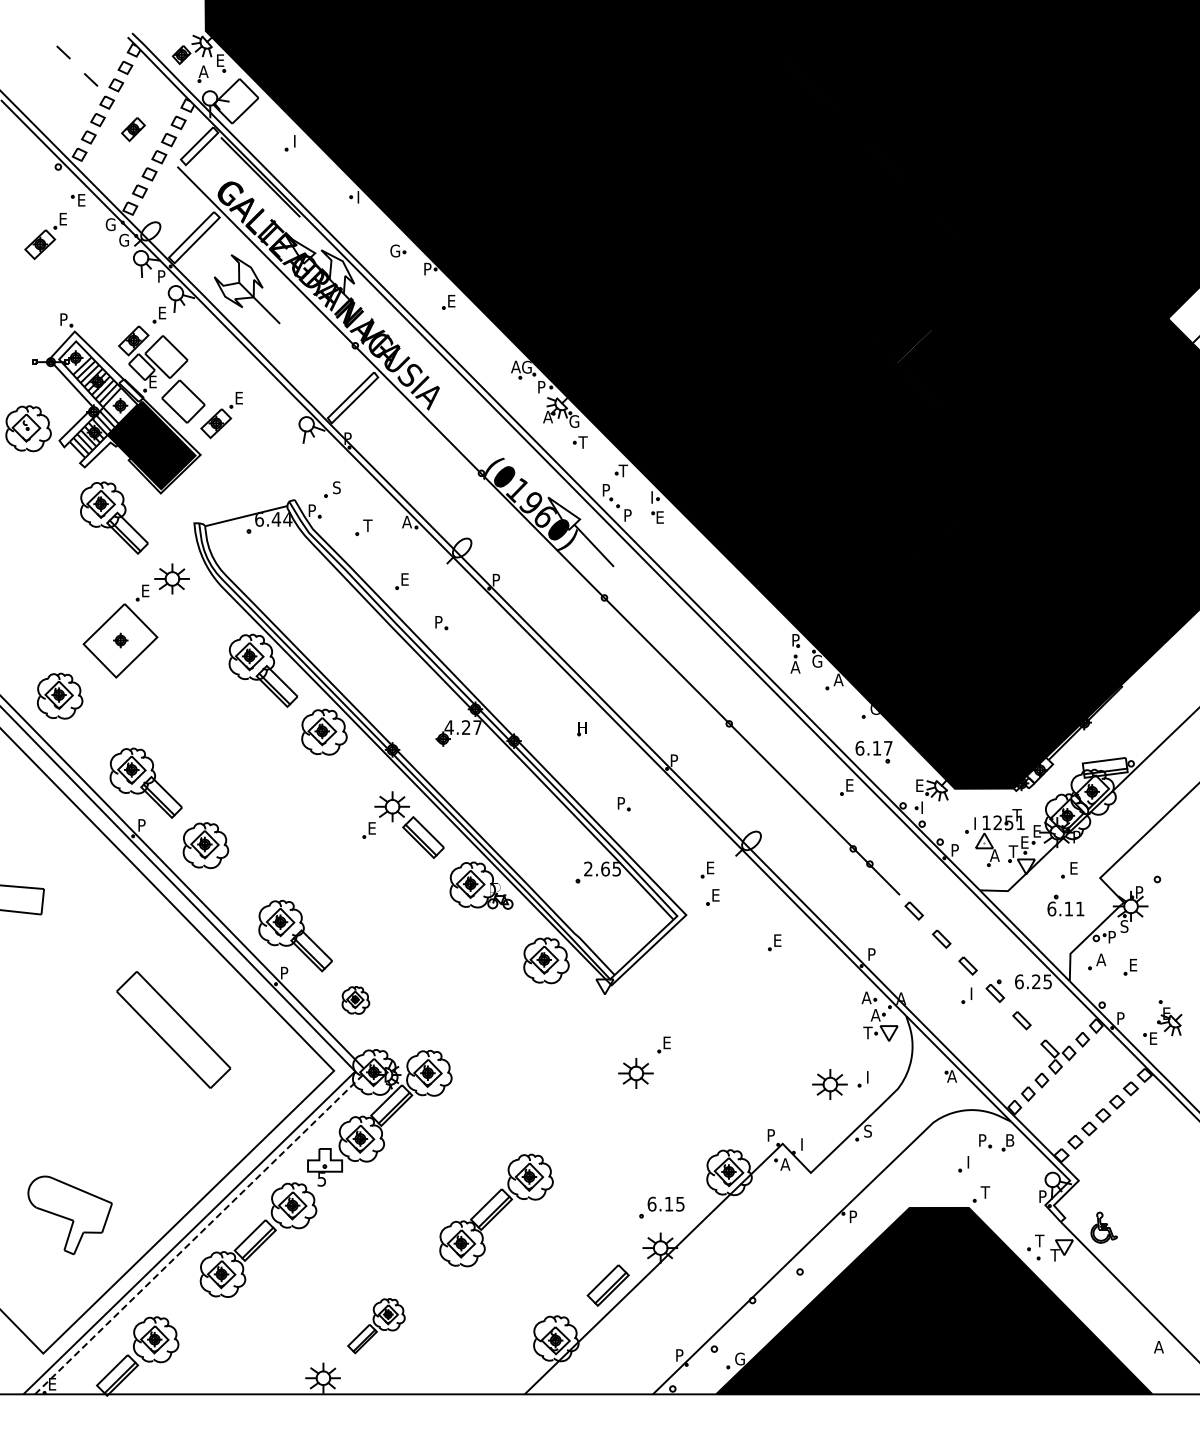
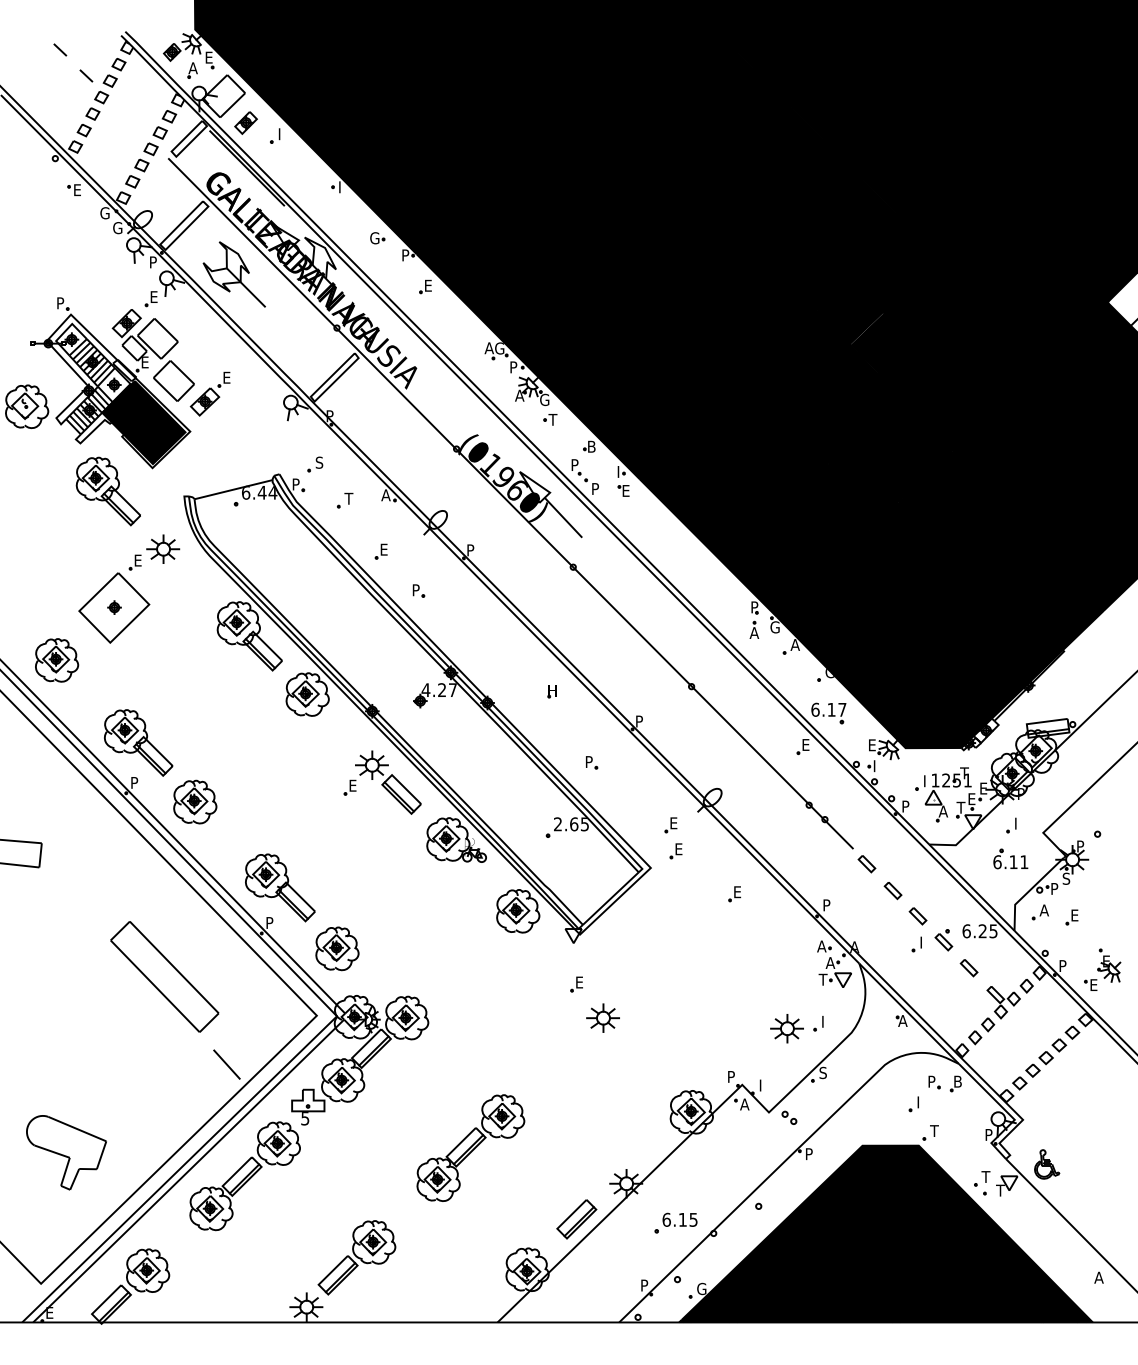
part: (133, 129) -> (246, 123), moved
part: (45, 236) -> (43, 224), removed
text: (623, 470) -> (591, 446), T -> B
text: (1074, 868) -> (1018, 823), E -> I
part: (355, 1000) -> (337, 948), size x1.67
part: (663, 1044) -> (576, 984), moved
line: (238, 1122) -> (226, 1064), added
part: (832, 1178) -> (789, 1117), added
part: (661, 1207) -> (675, 1223), moved
line: (198, 1234) -> (188, 1170), dashed -> solid
part: (376, 1325) -> (357, 1257), size x1.43

